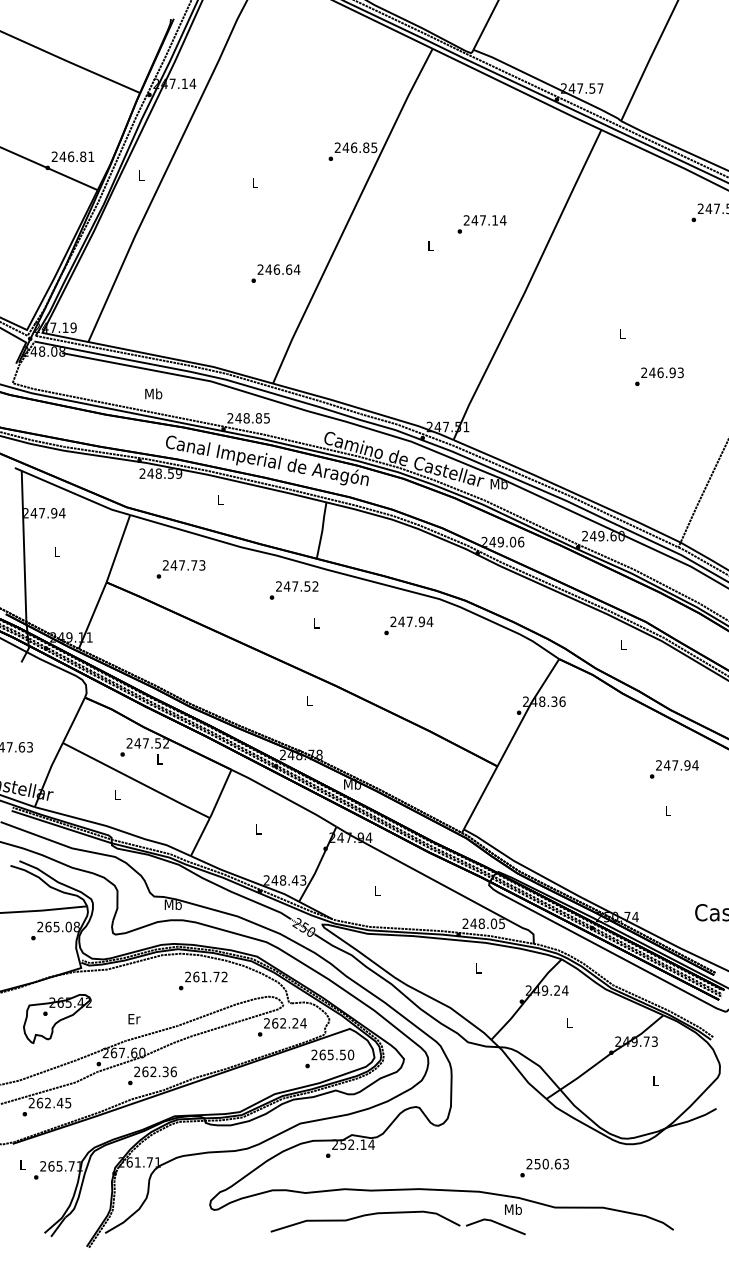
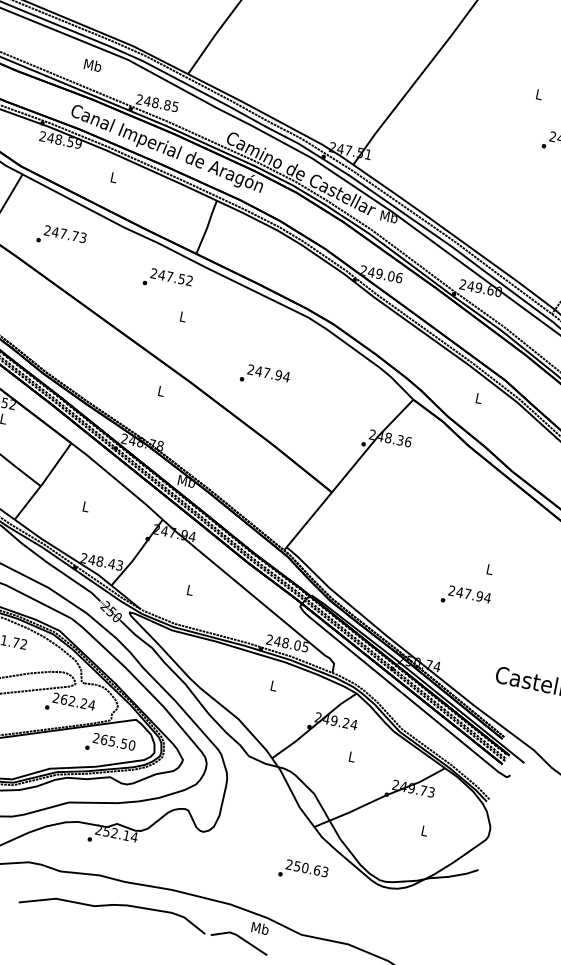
text: (153, 393) -> (92, 65), moved
text: (408, 625) -> (264, 376), moved
text: (674, 769) -> (466, 597), moved
text: (544, 1167) -> (303, 871), moved

